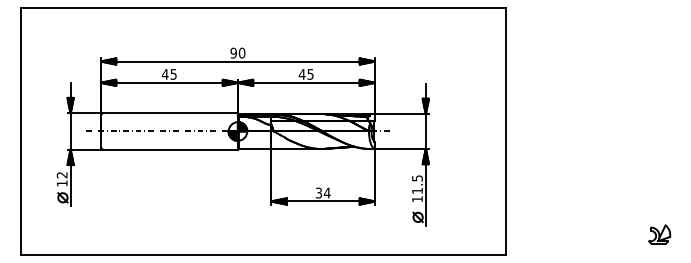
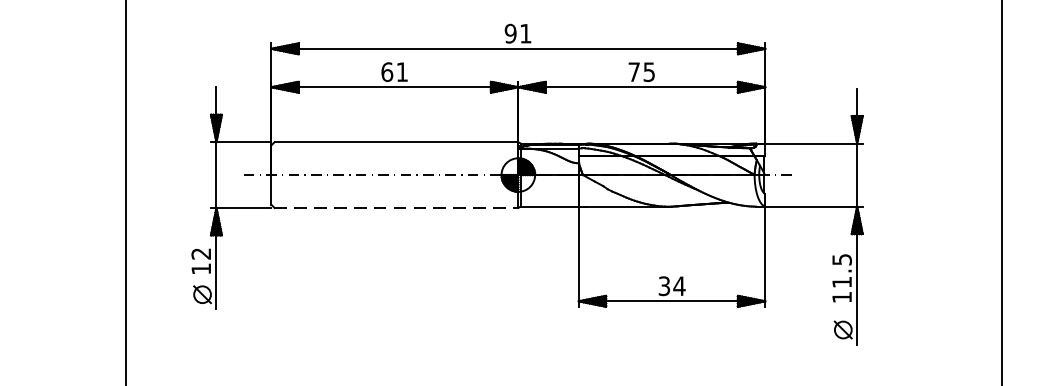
text: (241, 52) -> (524, 32), 90 -> 91
text: (168, 74) -> (393, 72), 45 -> 61
text: (301, 74) -> (632, 72), 45 -> 75
line: (170, 149) -> (396, 207), solid -> dashed

